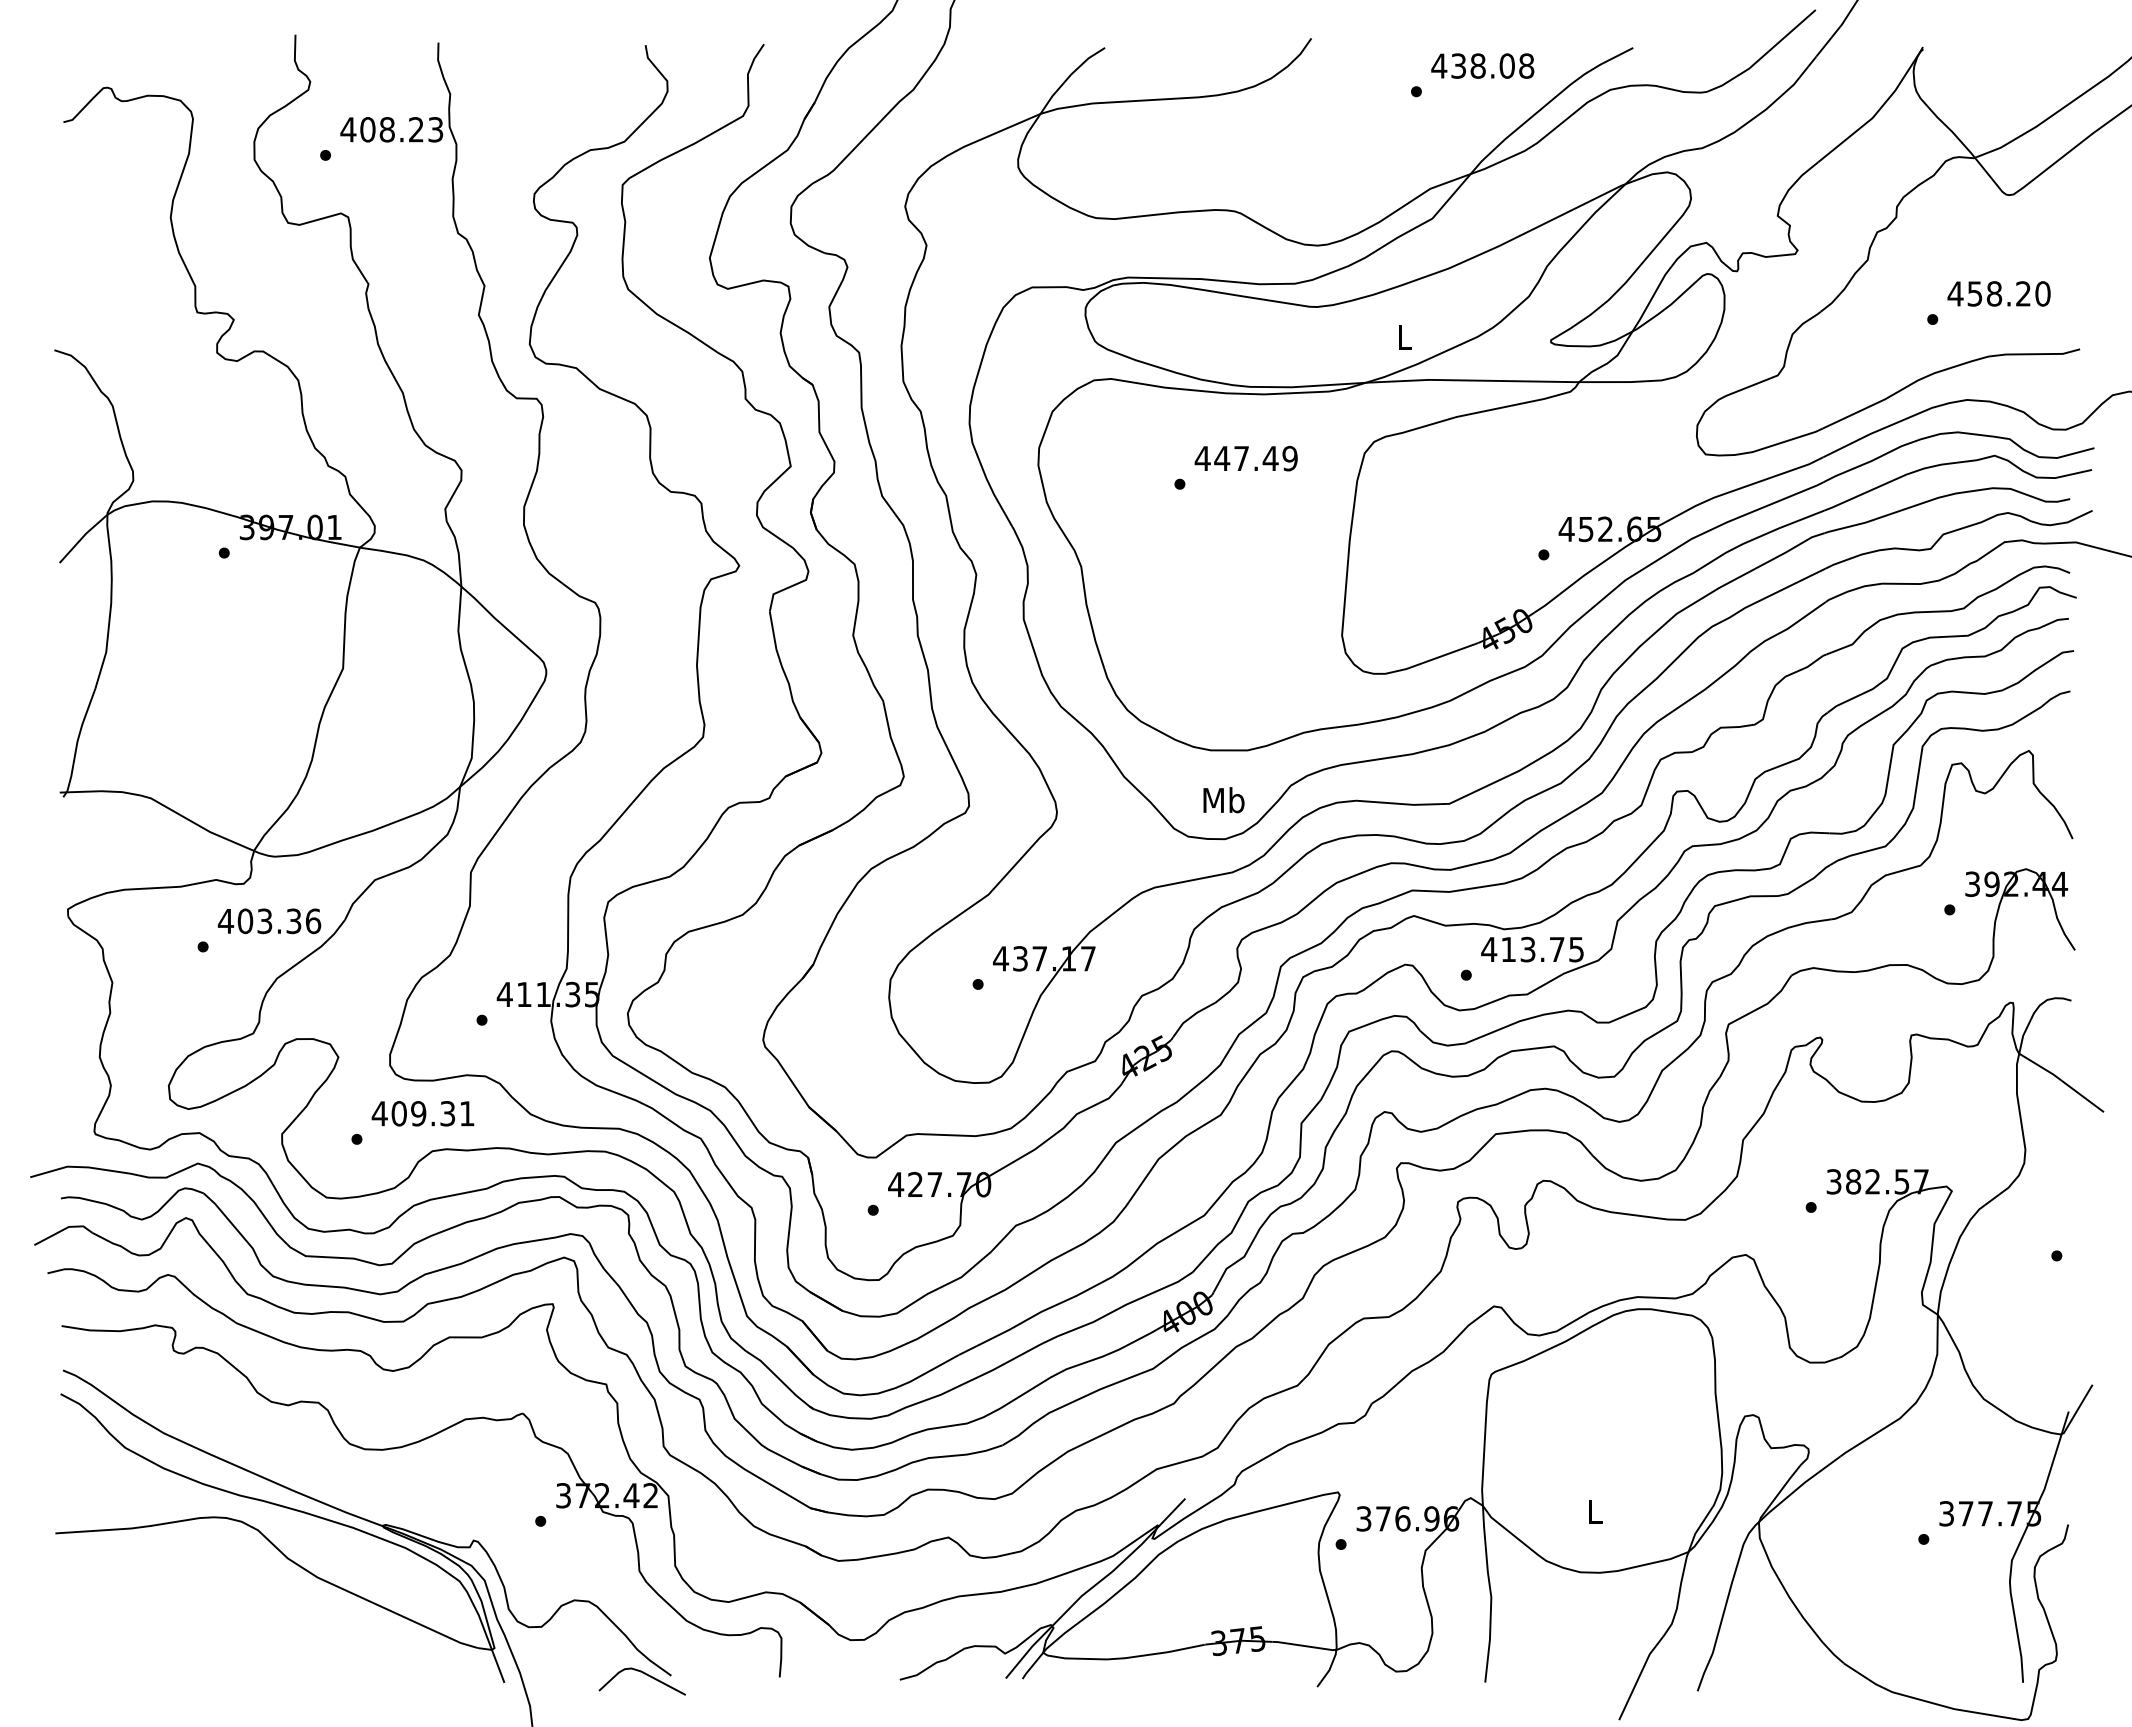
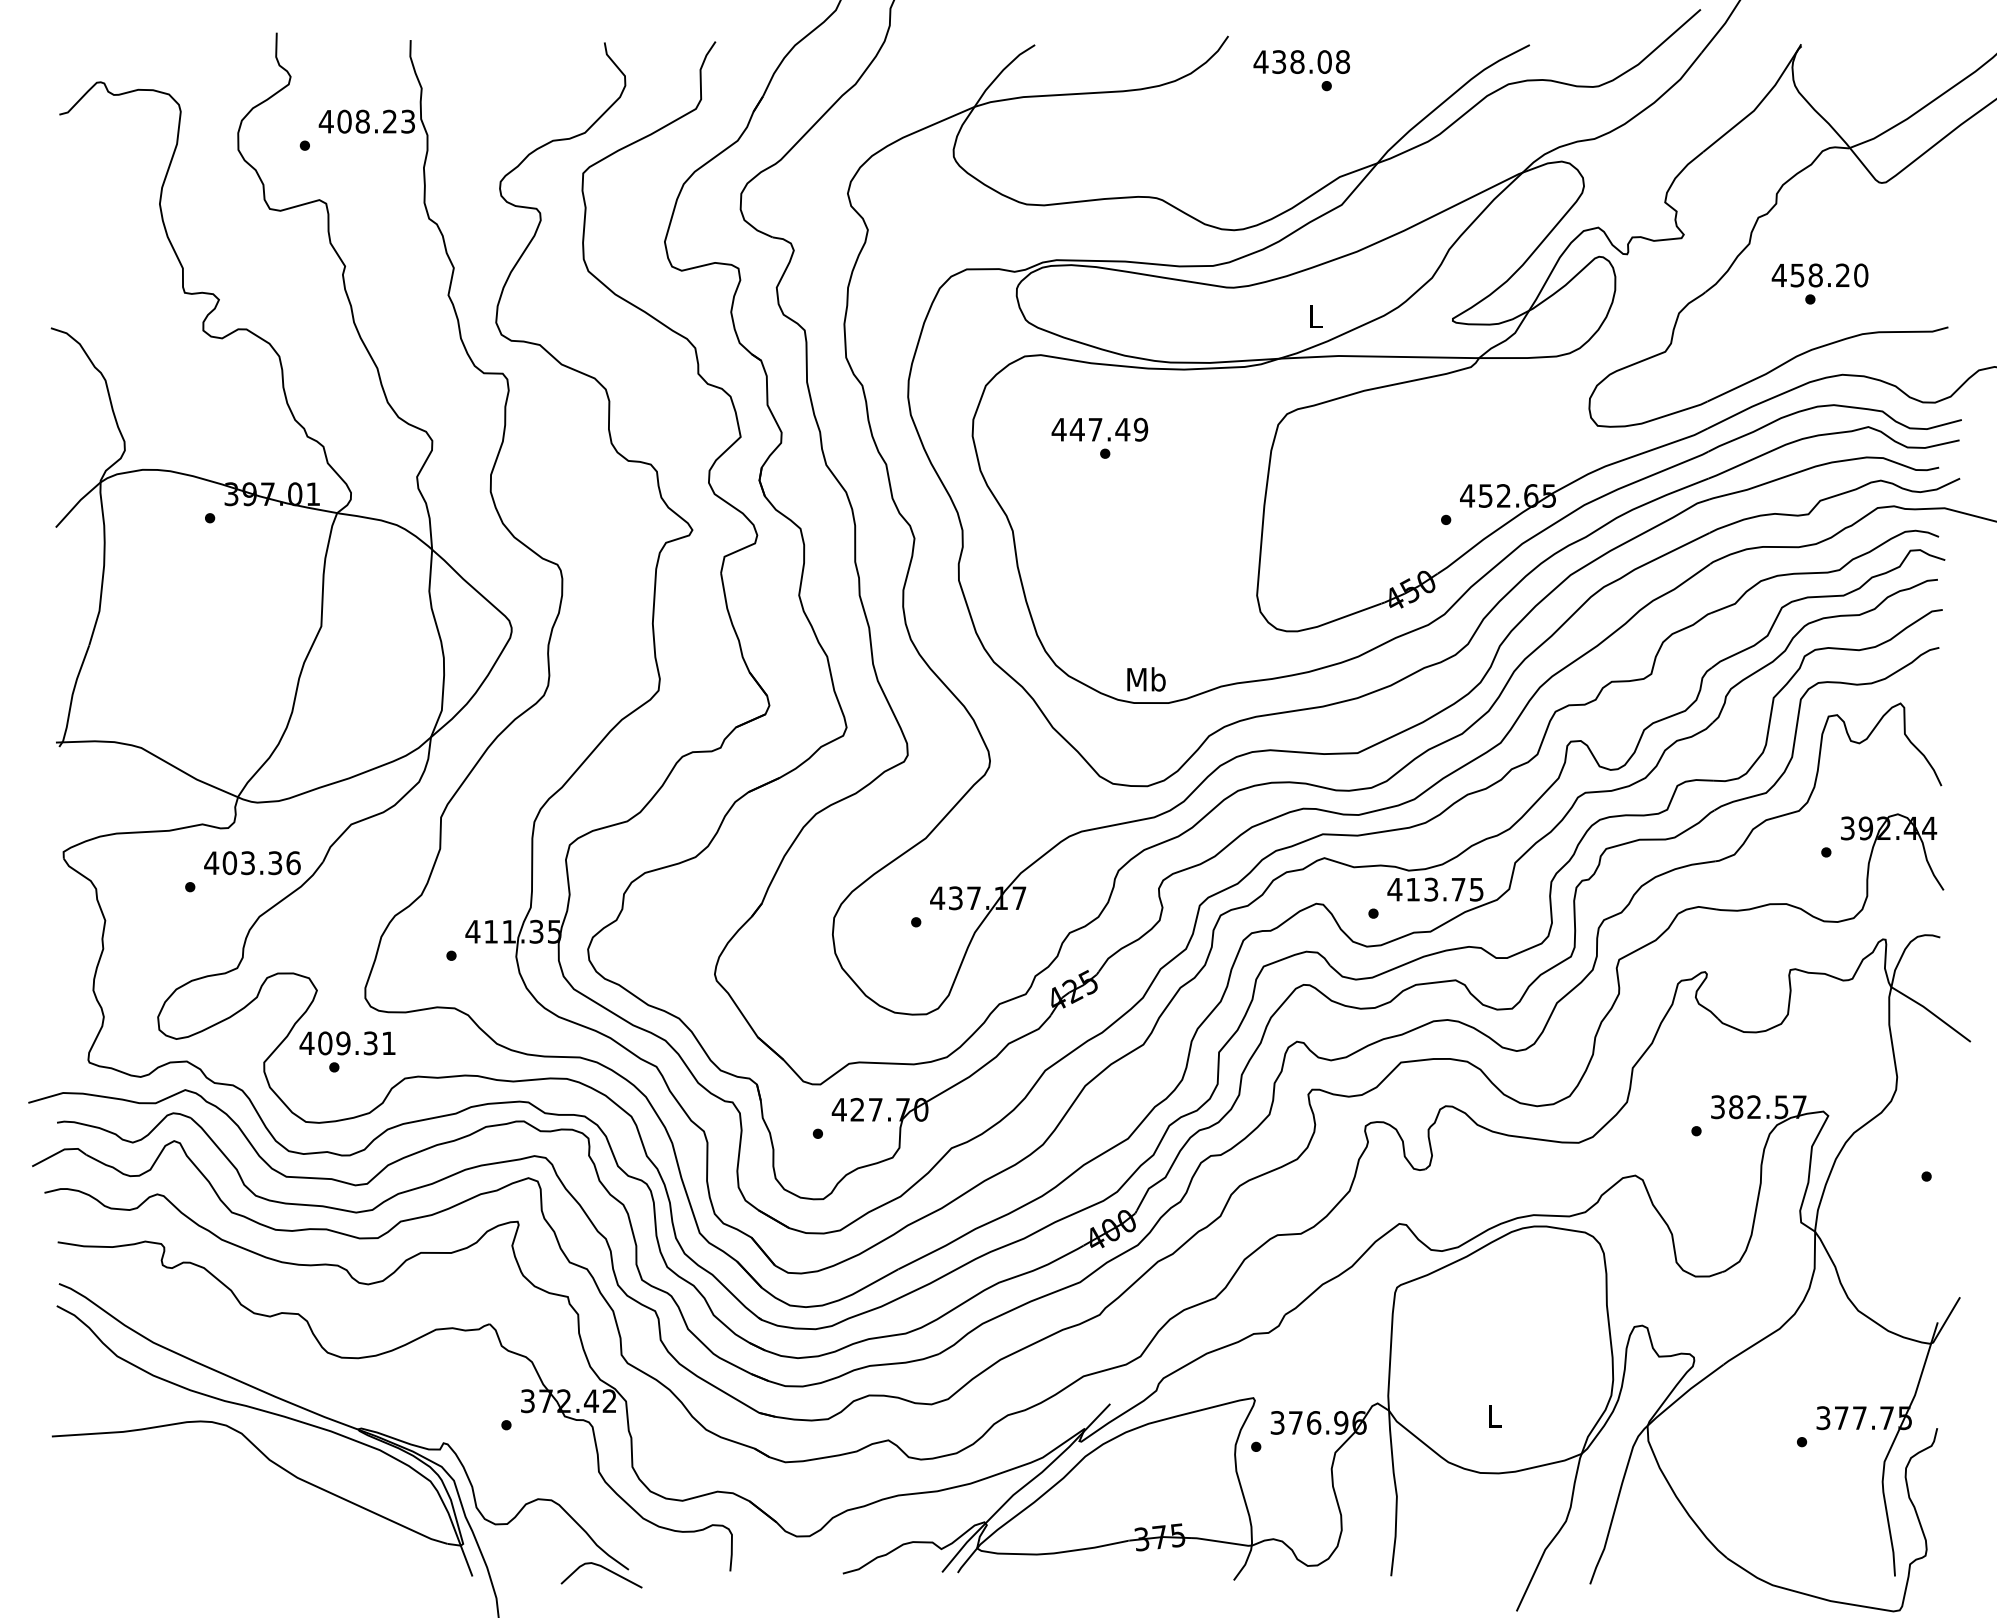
text: (1482, 65) -> (1301, 61), moved
text: (1998, 293) -> (1819, 275), moved
text: (1245, 458) -> (1099, 429), moved
text: (1223, 800) -> (1146, 679), moved
text: (422, 1113) -> (347, 1043), moved

